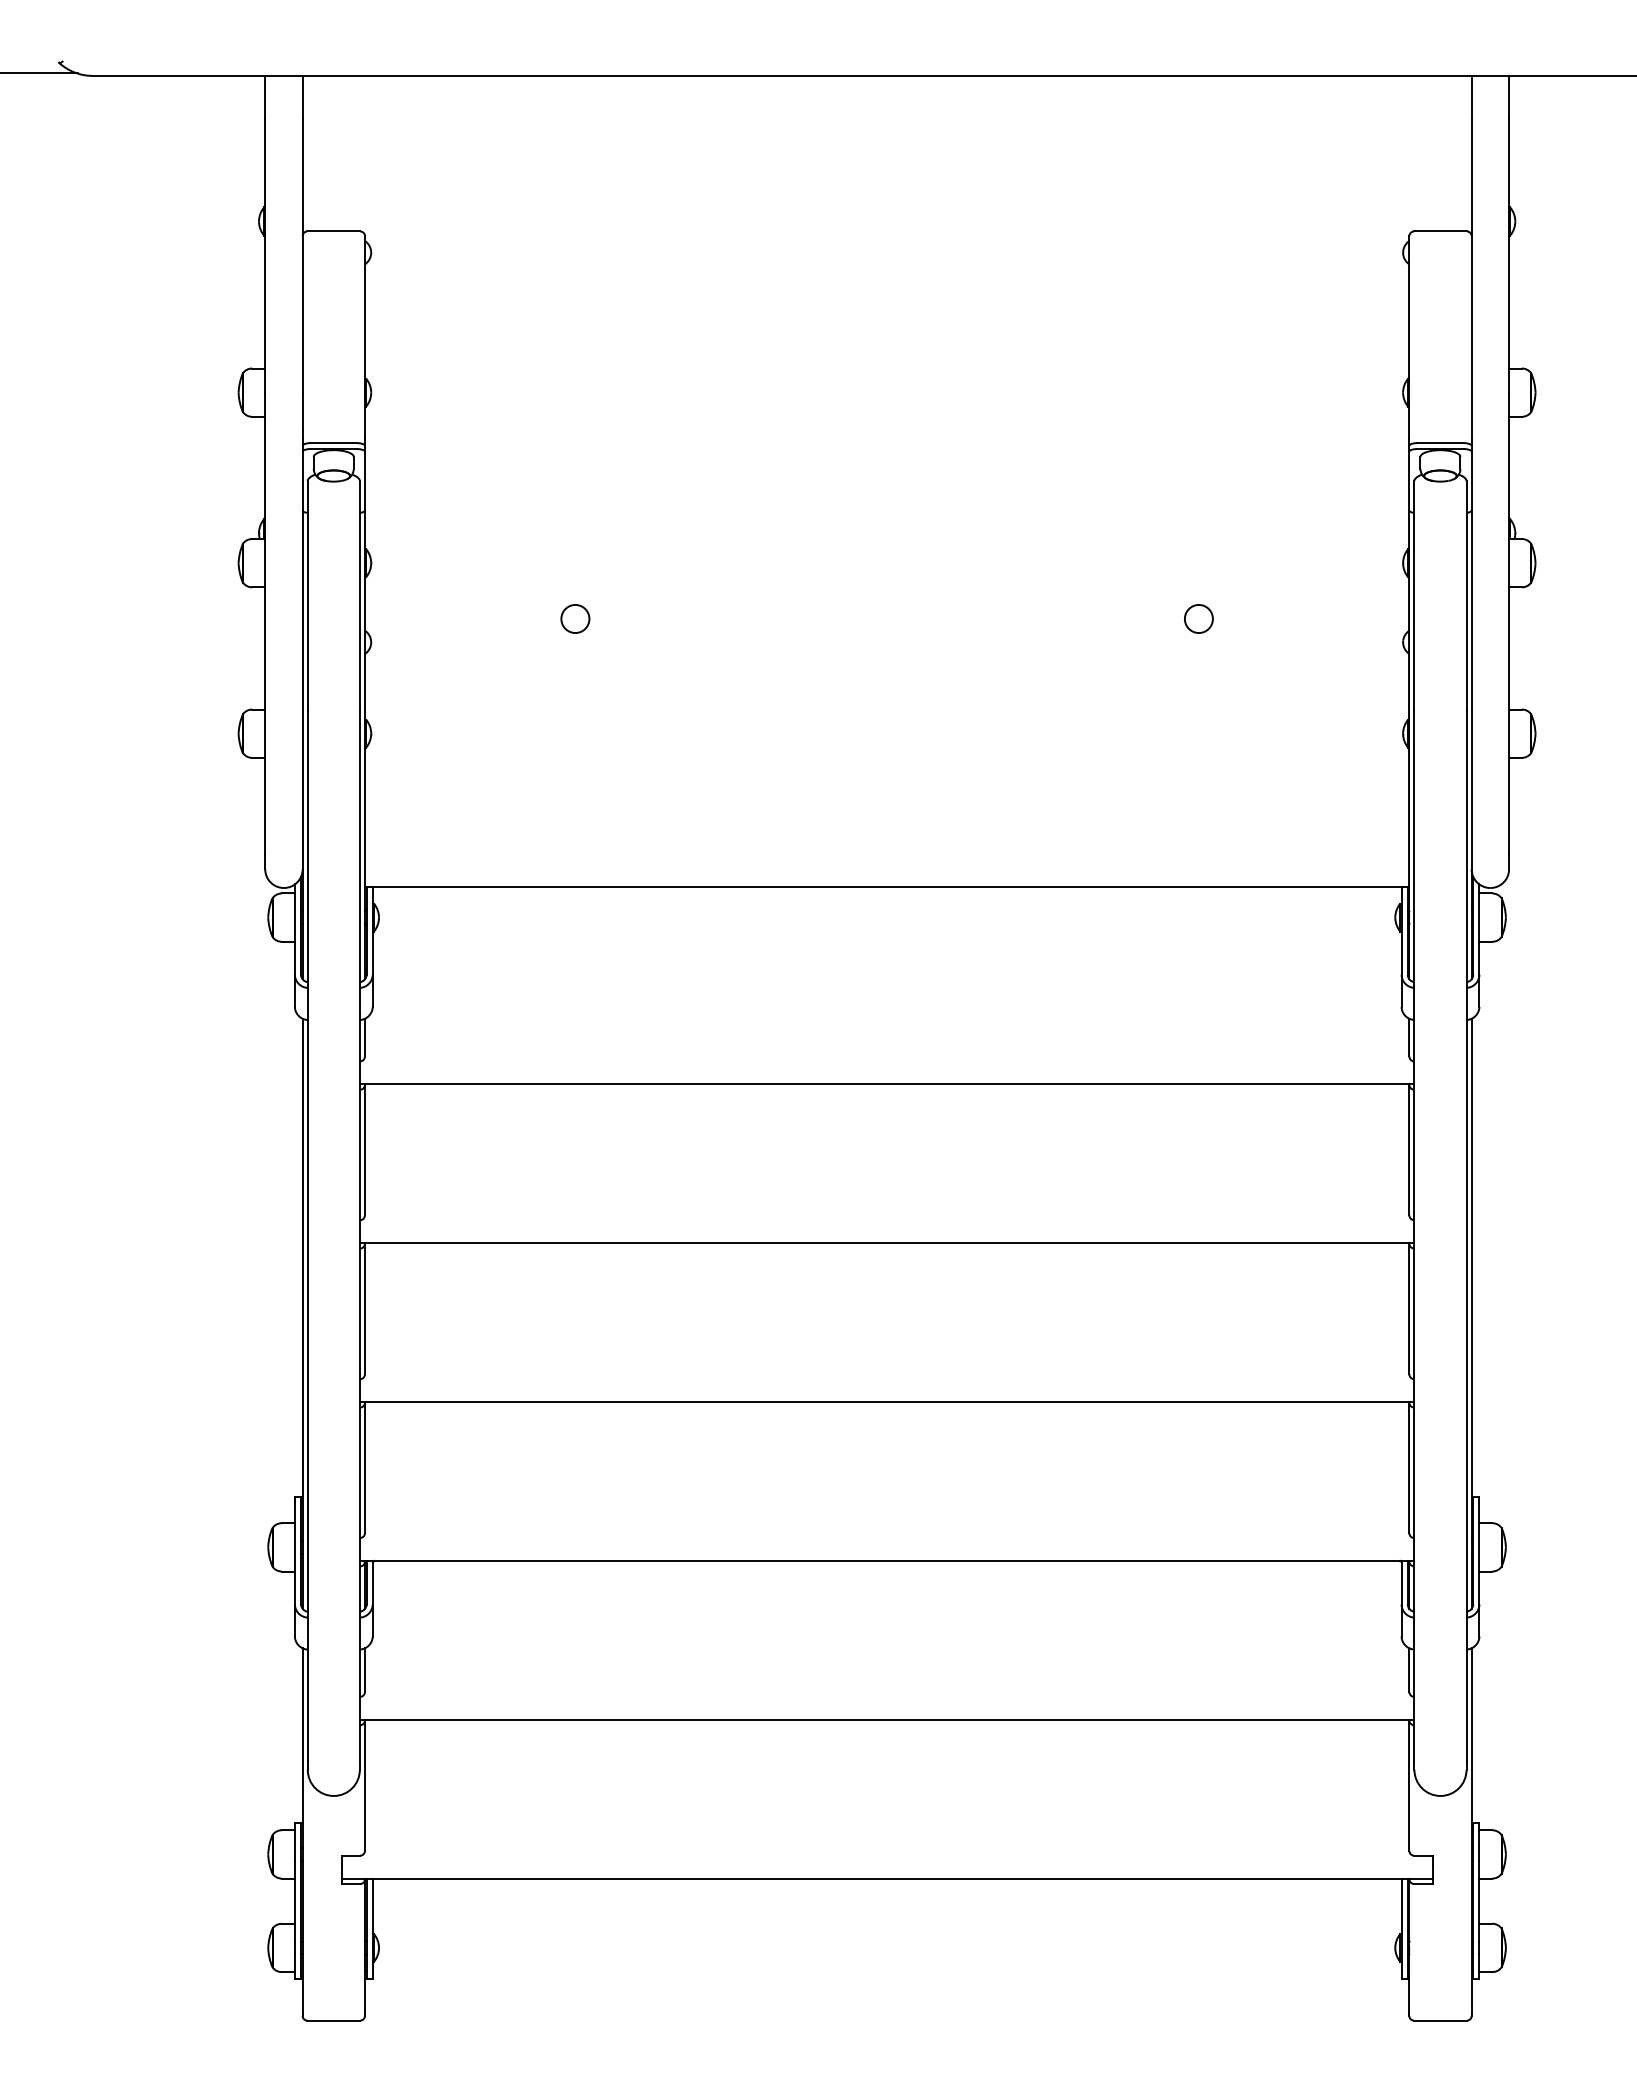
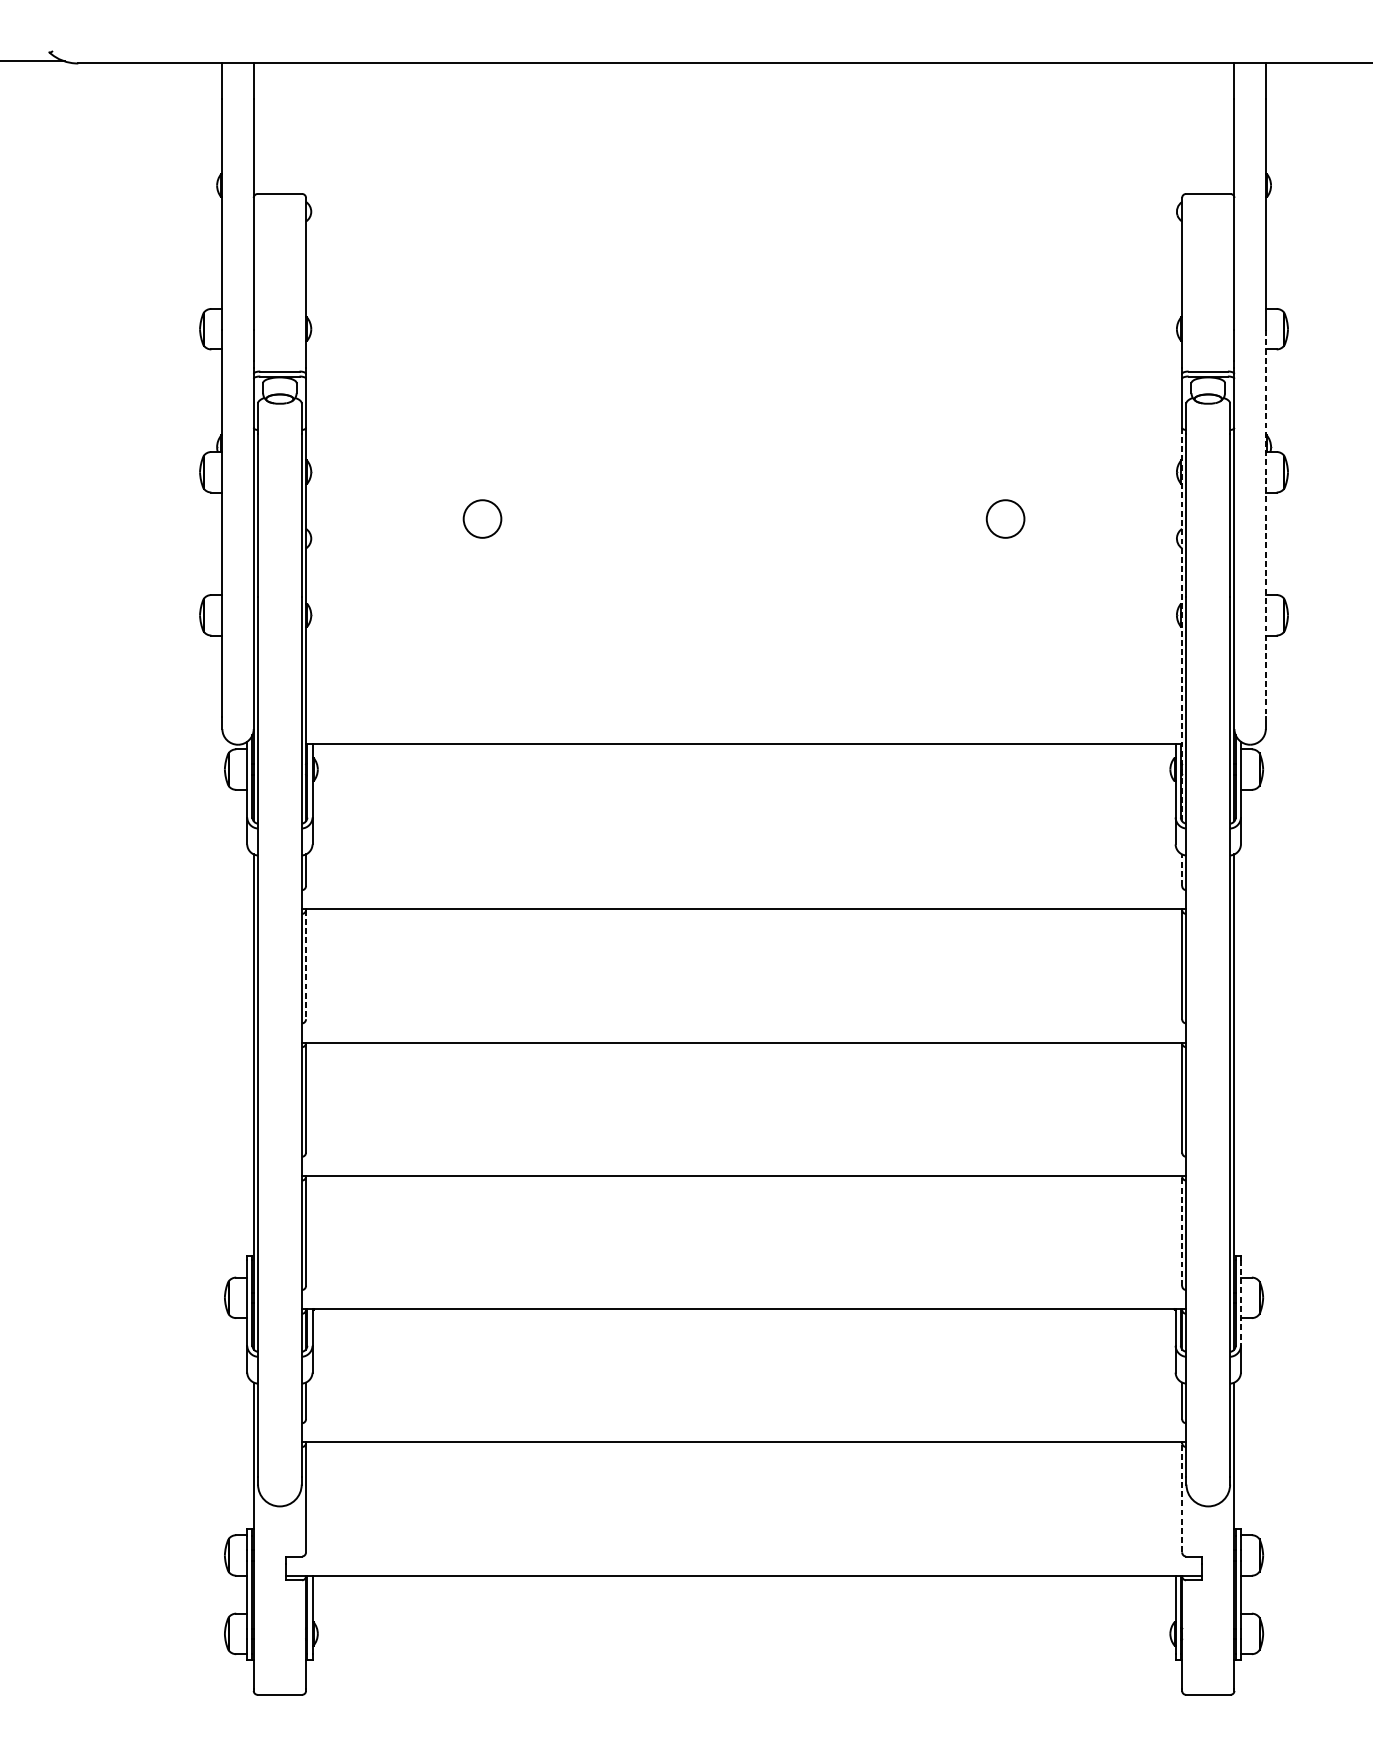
circle: (575, 618) -> (482, 518), size x1.6
circle: (1198, 618) -> (1005, 518), size x1.6
line: (1509, 624) -> (1266, 523), solid -> dashed
line: (1409, 744) -> (1182, 624), solid -> dashed
line: (1409, 1037) -> (1182, 870), solid -> dashed
line: (364, 1150) -> (305, 964), solid -> dashed
line: (1409, 1467) -> (1182, 1230), solid -> dashed
line: (1479, 1553) -> (1241, 1303), solid -> dashed
line: (1409, 1784) -> (1182, 1496), solid -> dashed

